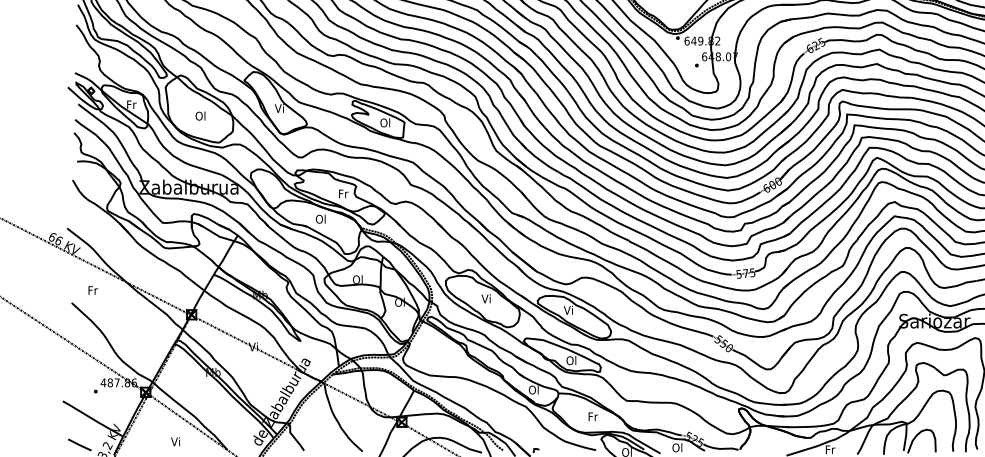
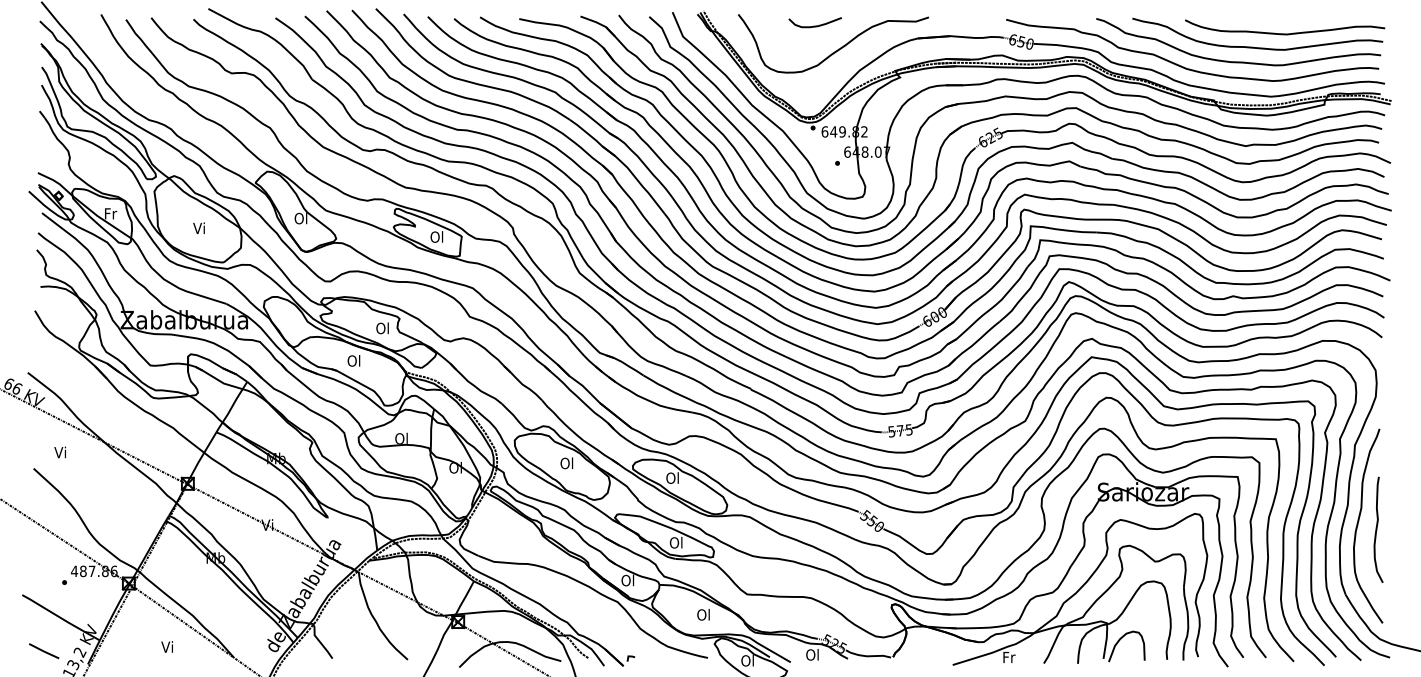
text: (279, 108) -> (300, 218), Vi -> Ol
text: (200, 116) -> (199, 228), Ol -> Vi
text: (343, 193) -> (382, 328), Fr -> Ol
text: (92, 290) -> (60, 452), Fr -> Vi
text: (486, 298) -> (566, 463), Vi -> Ol
text: (568, 309) -> (672, 477), Vi -> Ol
text: (592, 416) -> (703, 614), Fr -> Ol

